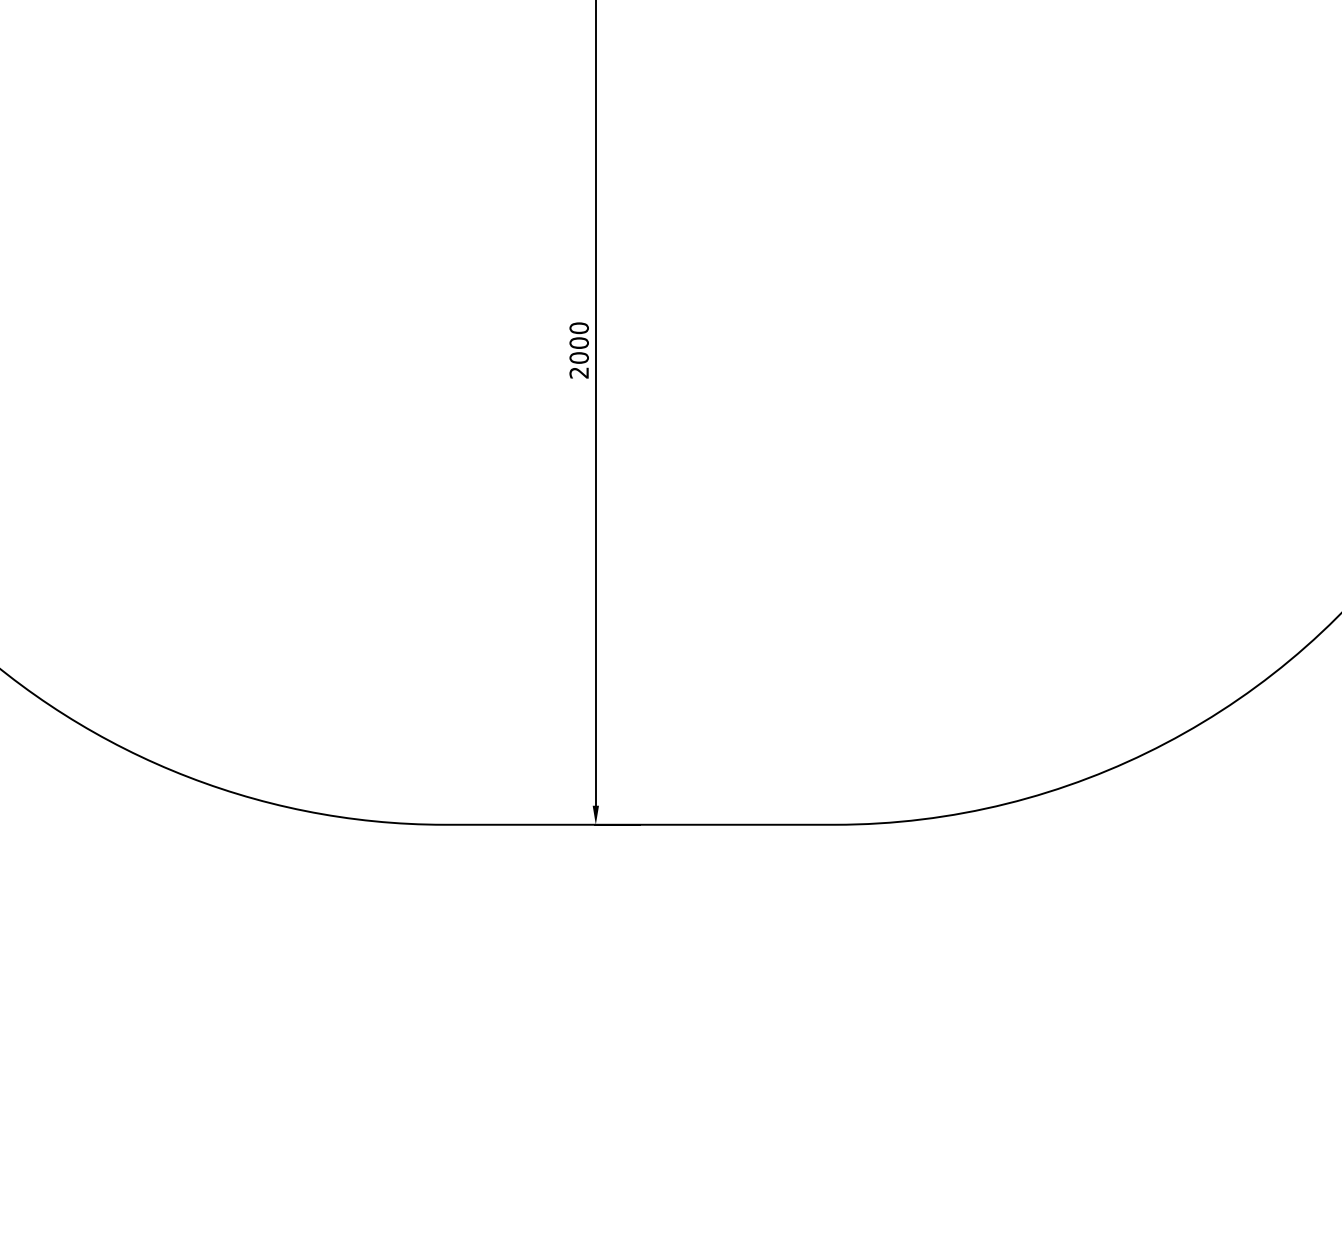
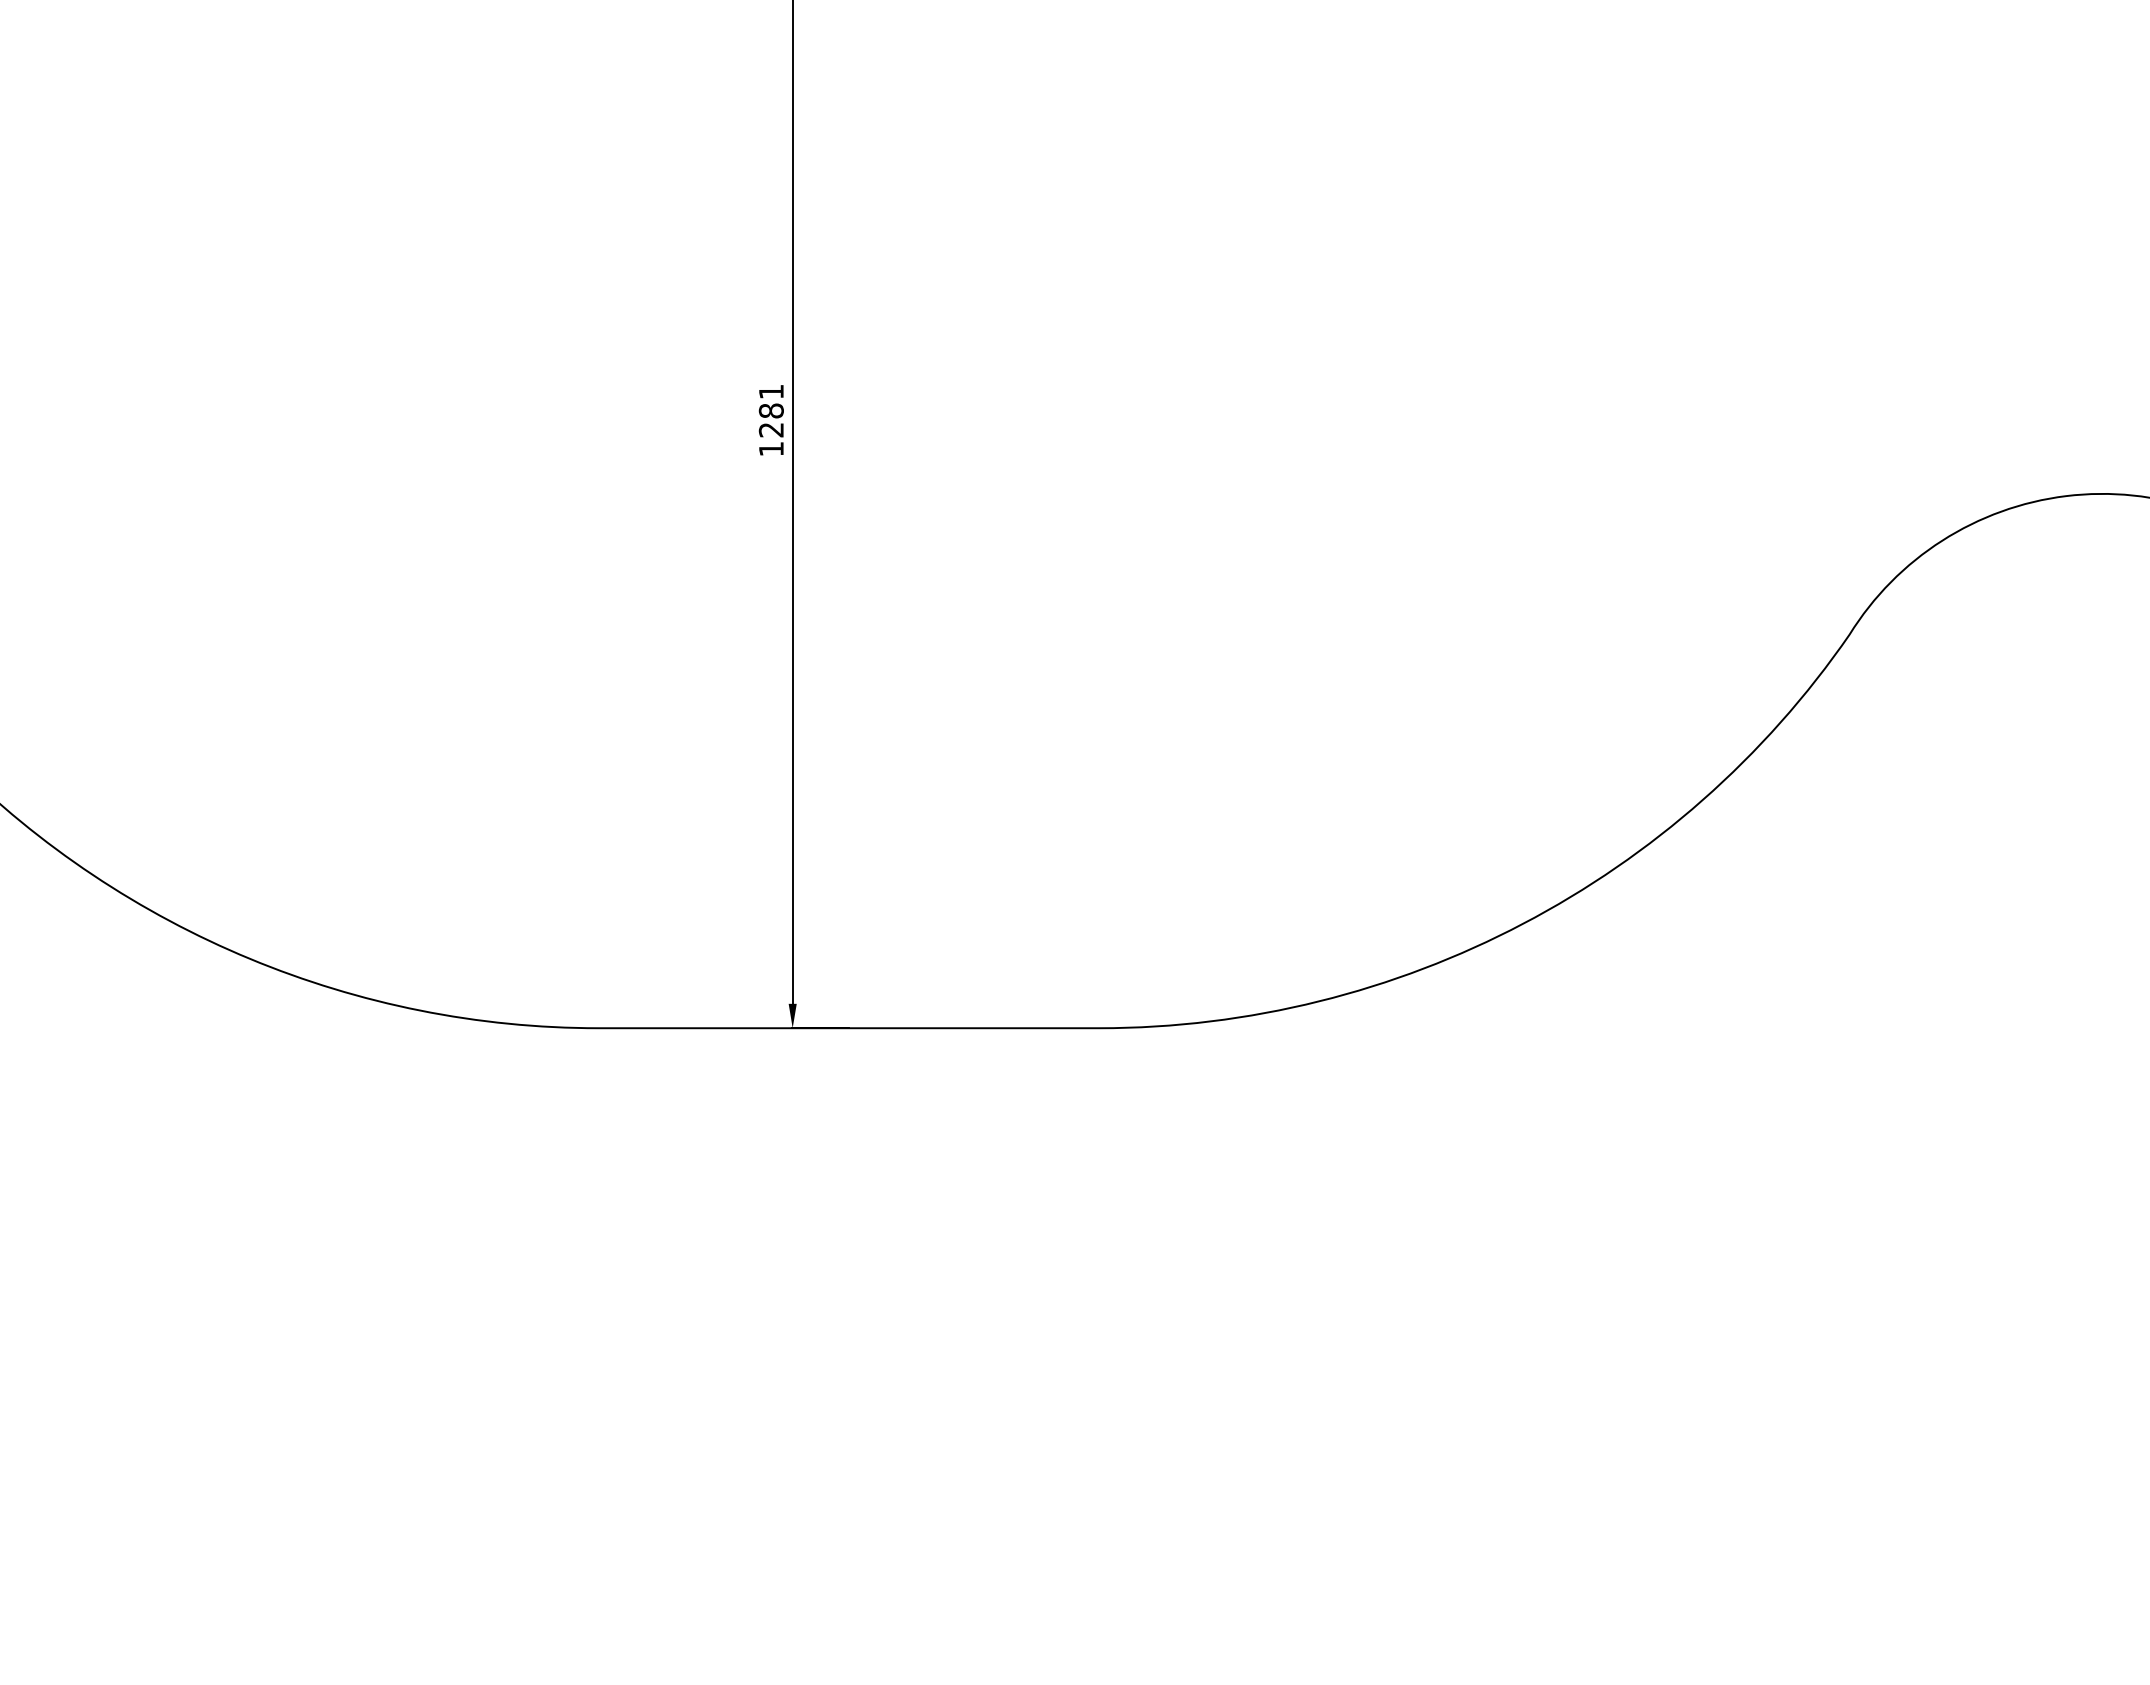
text: (578, 350) -> (770, 420), 2000 -> 1281

